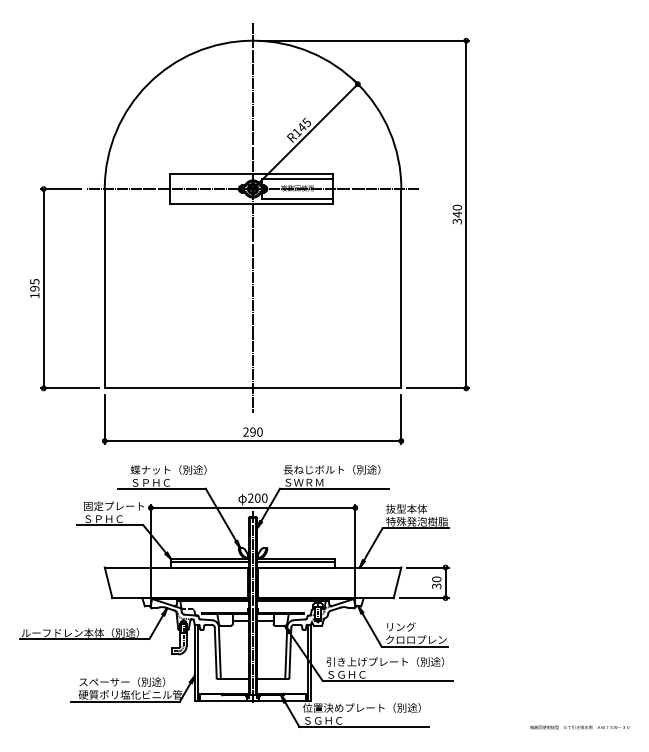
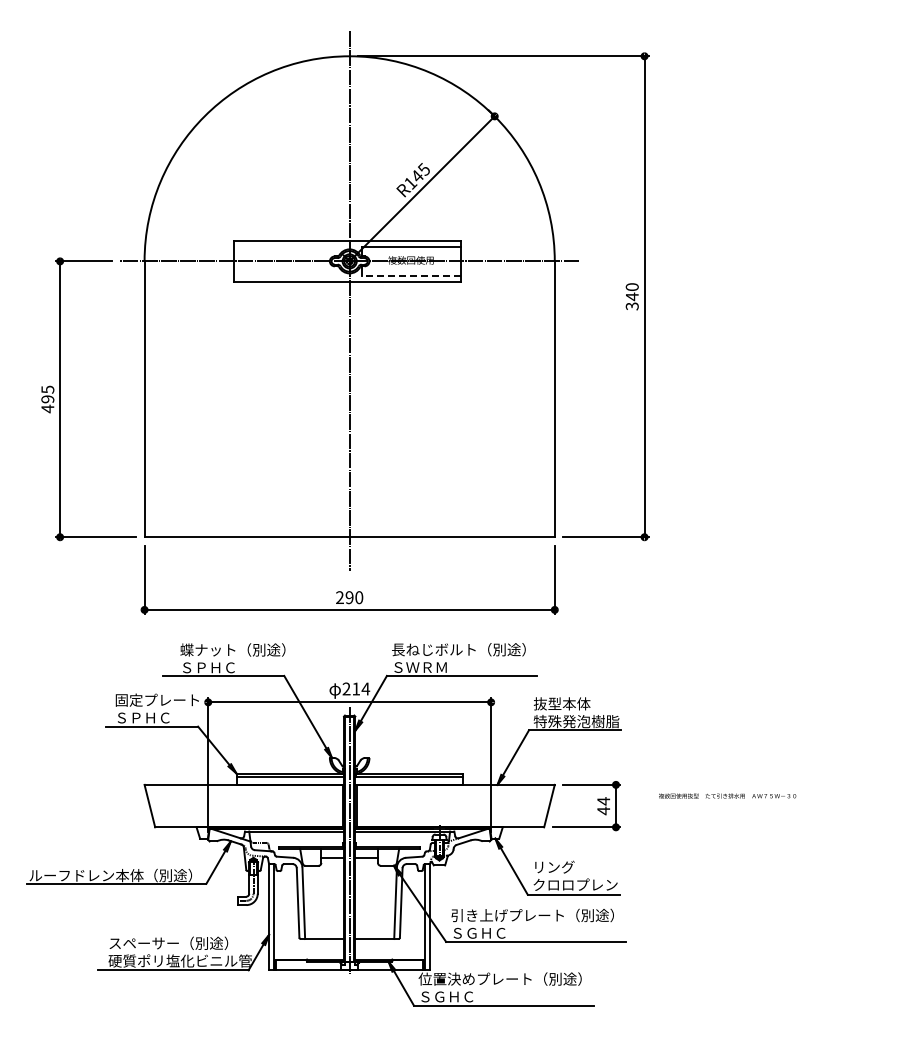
line: (297, 199) -> (411, 275), solid -> dashed
text: (34, 295) -> (47, 408), 195 -> 495
text: (261, 497) -> (361, 688), 200 -> 214
text: (436, 583) -> (603, 806), 30 -> 44
text: (579, 727) -> (727, 795), moved

